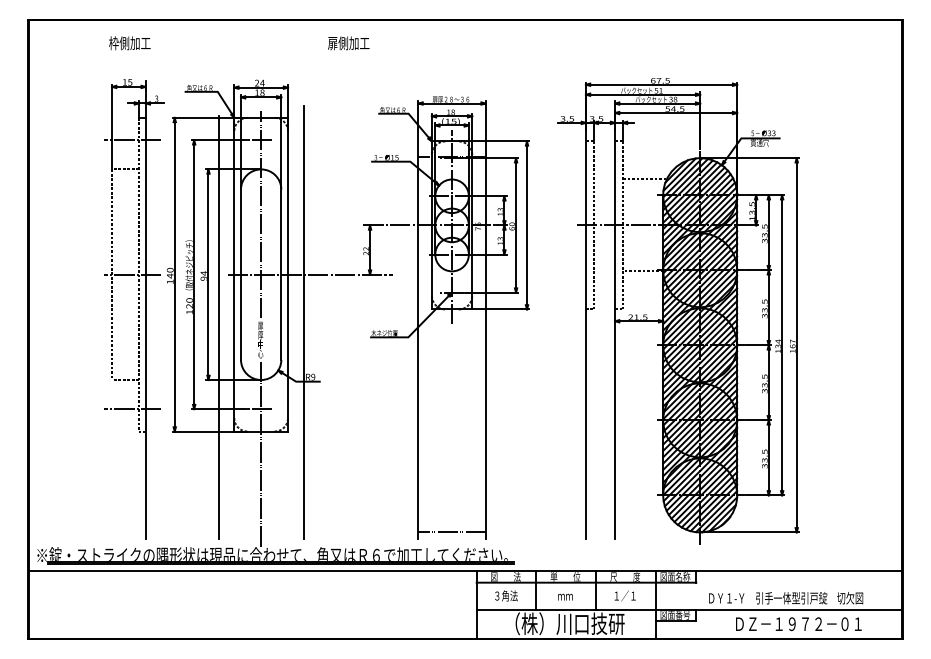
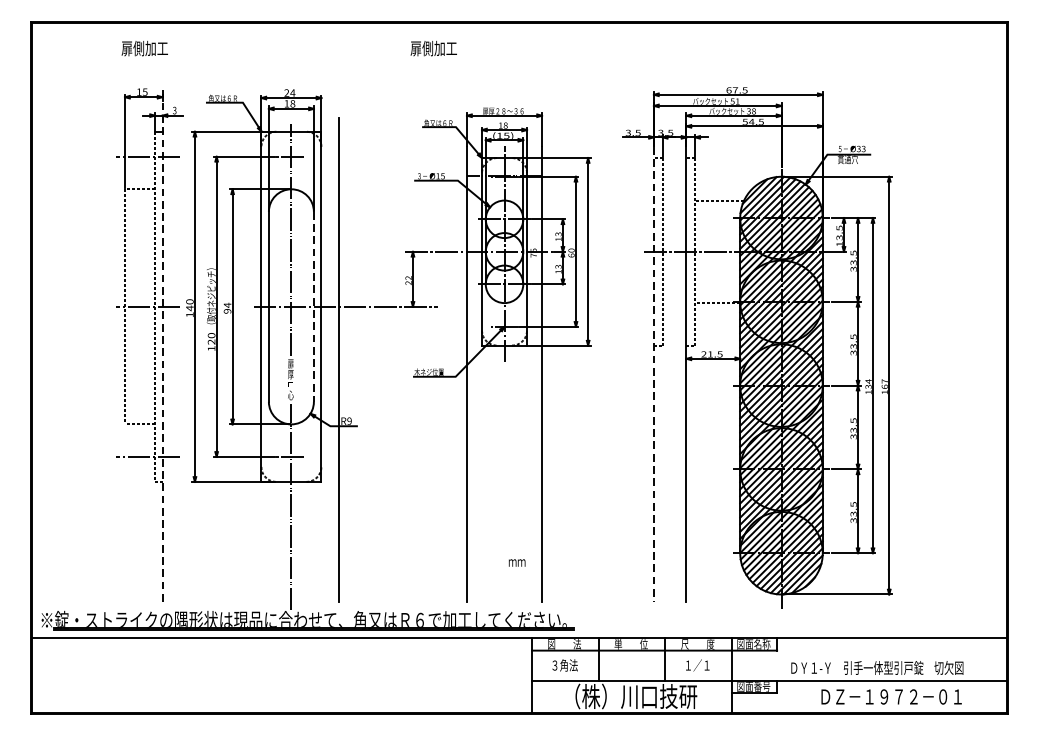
text: (113, 43) -> (126, 48), 枠側加工 -> 扉側加工
text: (348, 43) -> (433, 48), moved
line: (281, 275) -> (314, 307), solid -> dashed
line: (145, 310) -> (162, 346), solid -> dashed
line: (218, 327) -> (243, 365), removed
line: (585, 335) -> (653, 374), solid -> dashed
line: (451, 532) -> (503, 594), removed
text: (565, 596) -> (517, 562), moved

